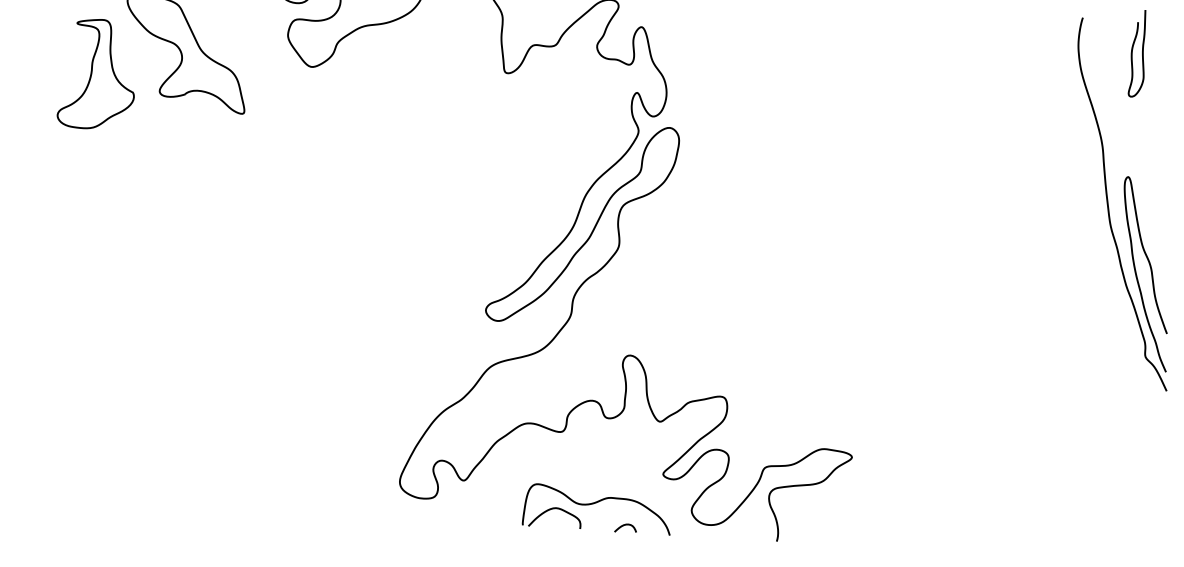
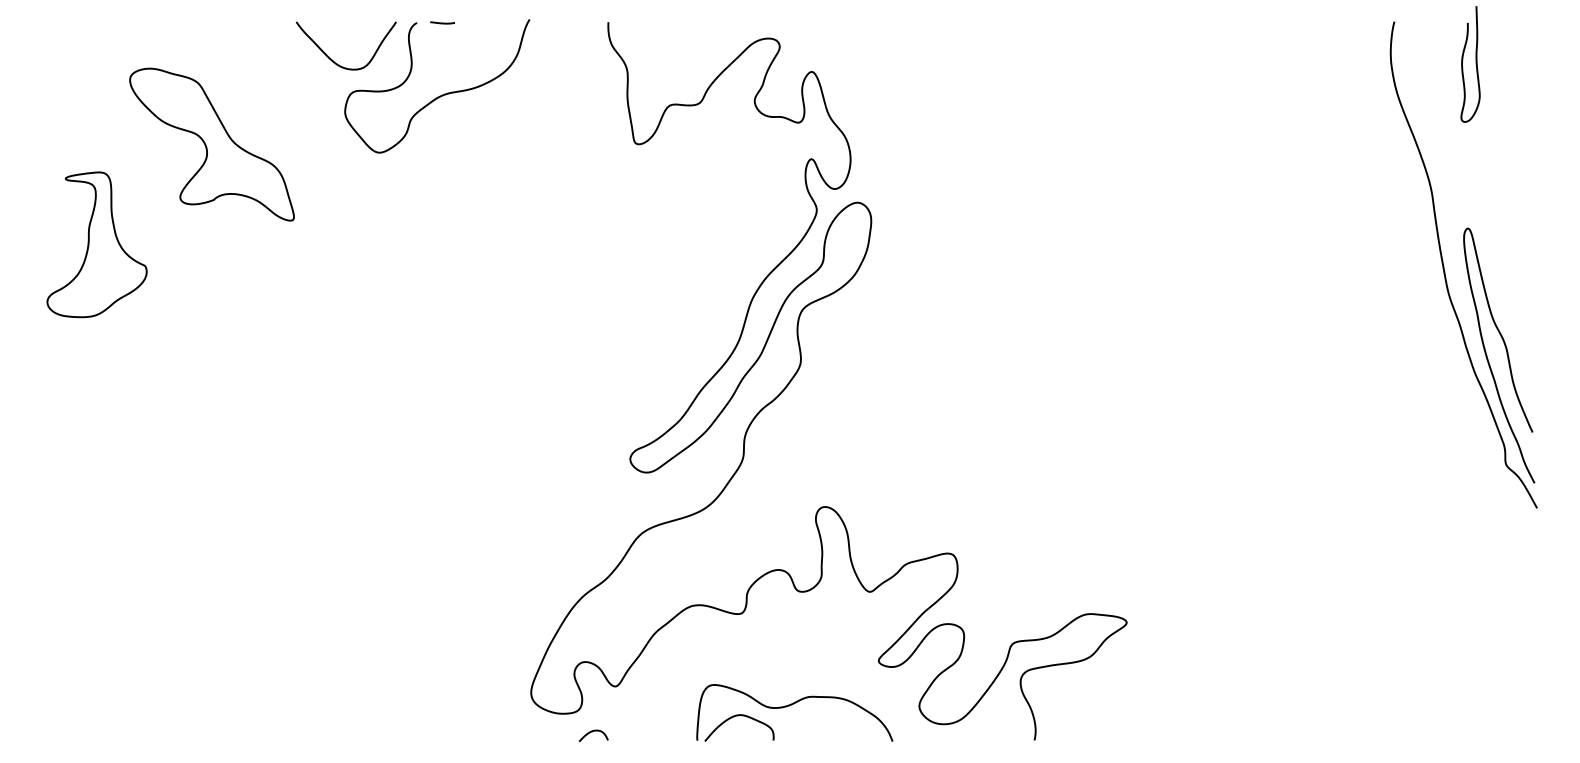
part: (97, 74) -> (96, 244), moved
curve: (624, 525) -> (592, 732), moved

